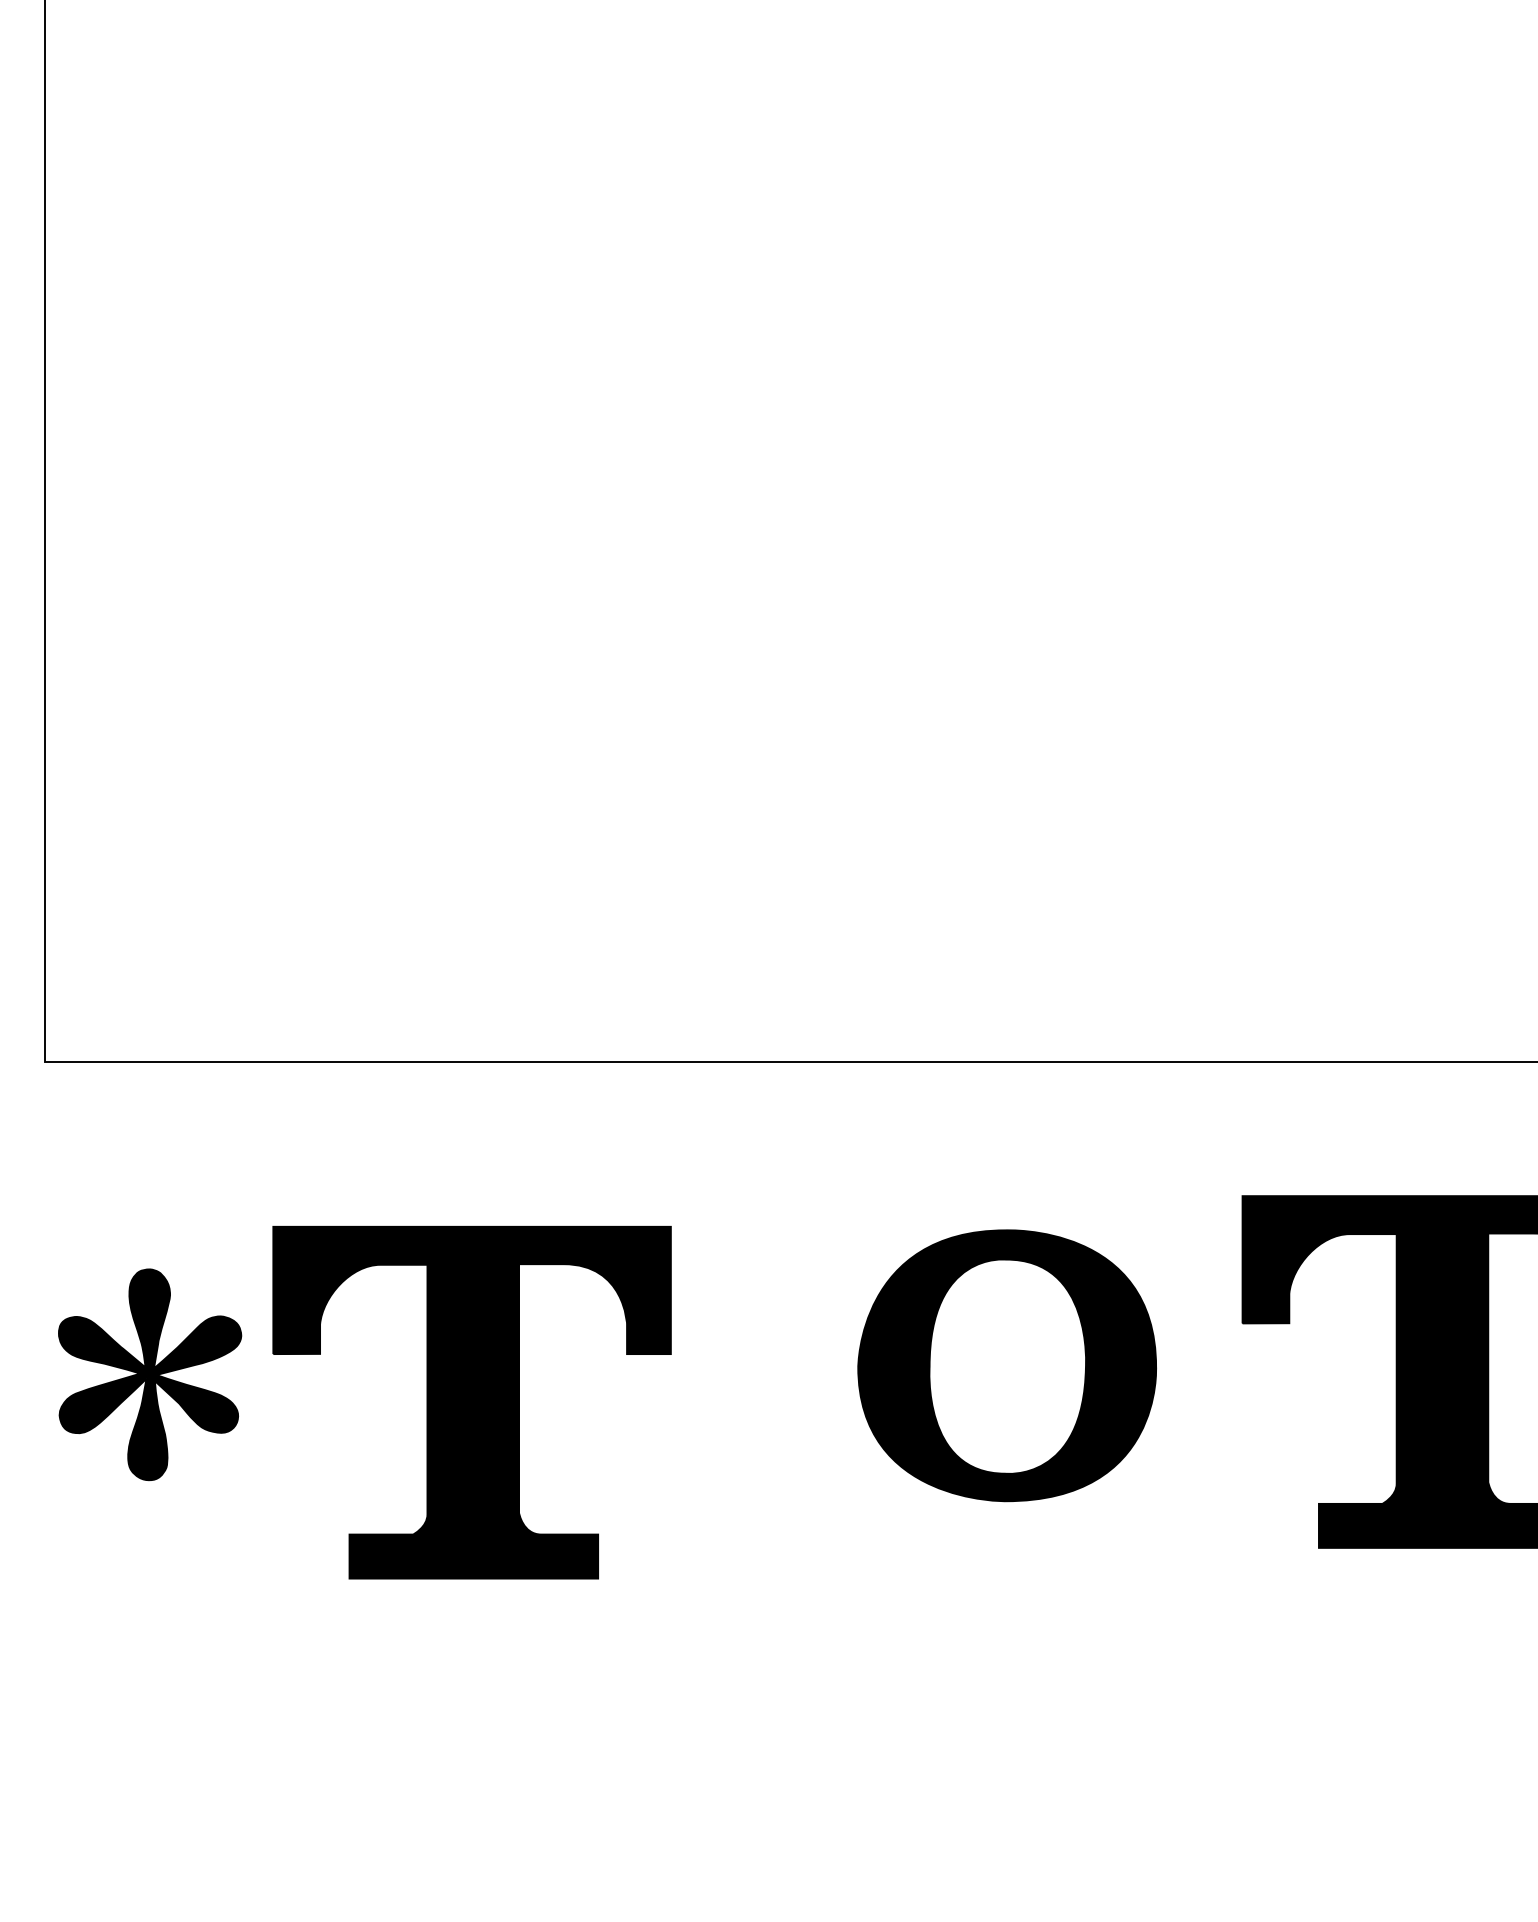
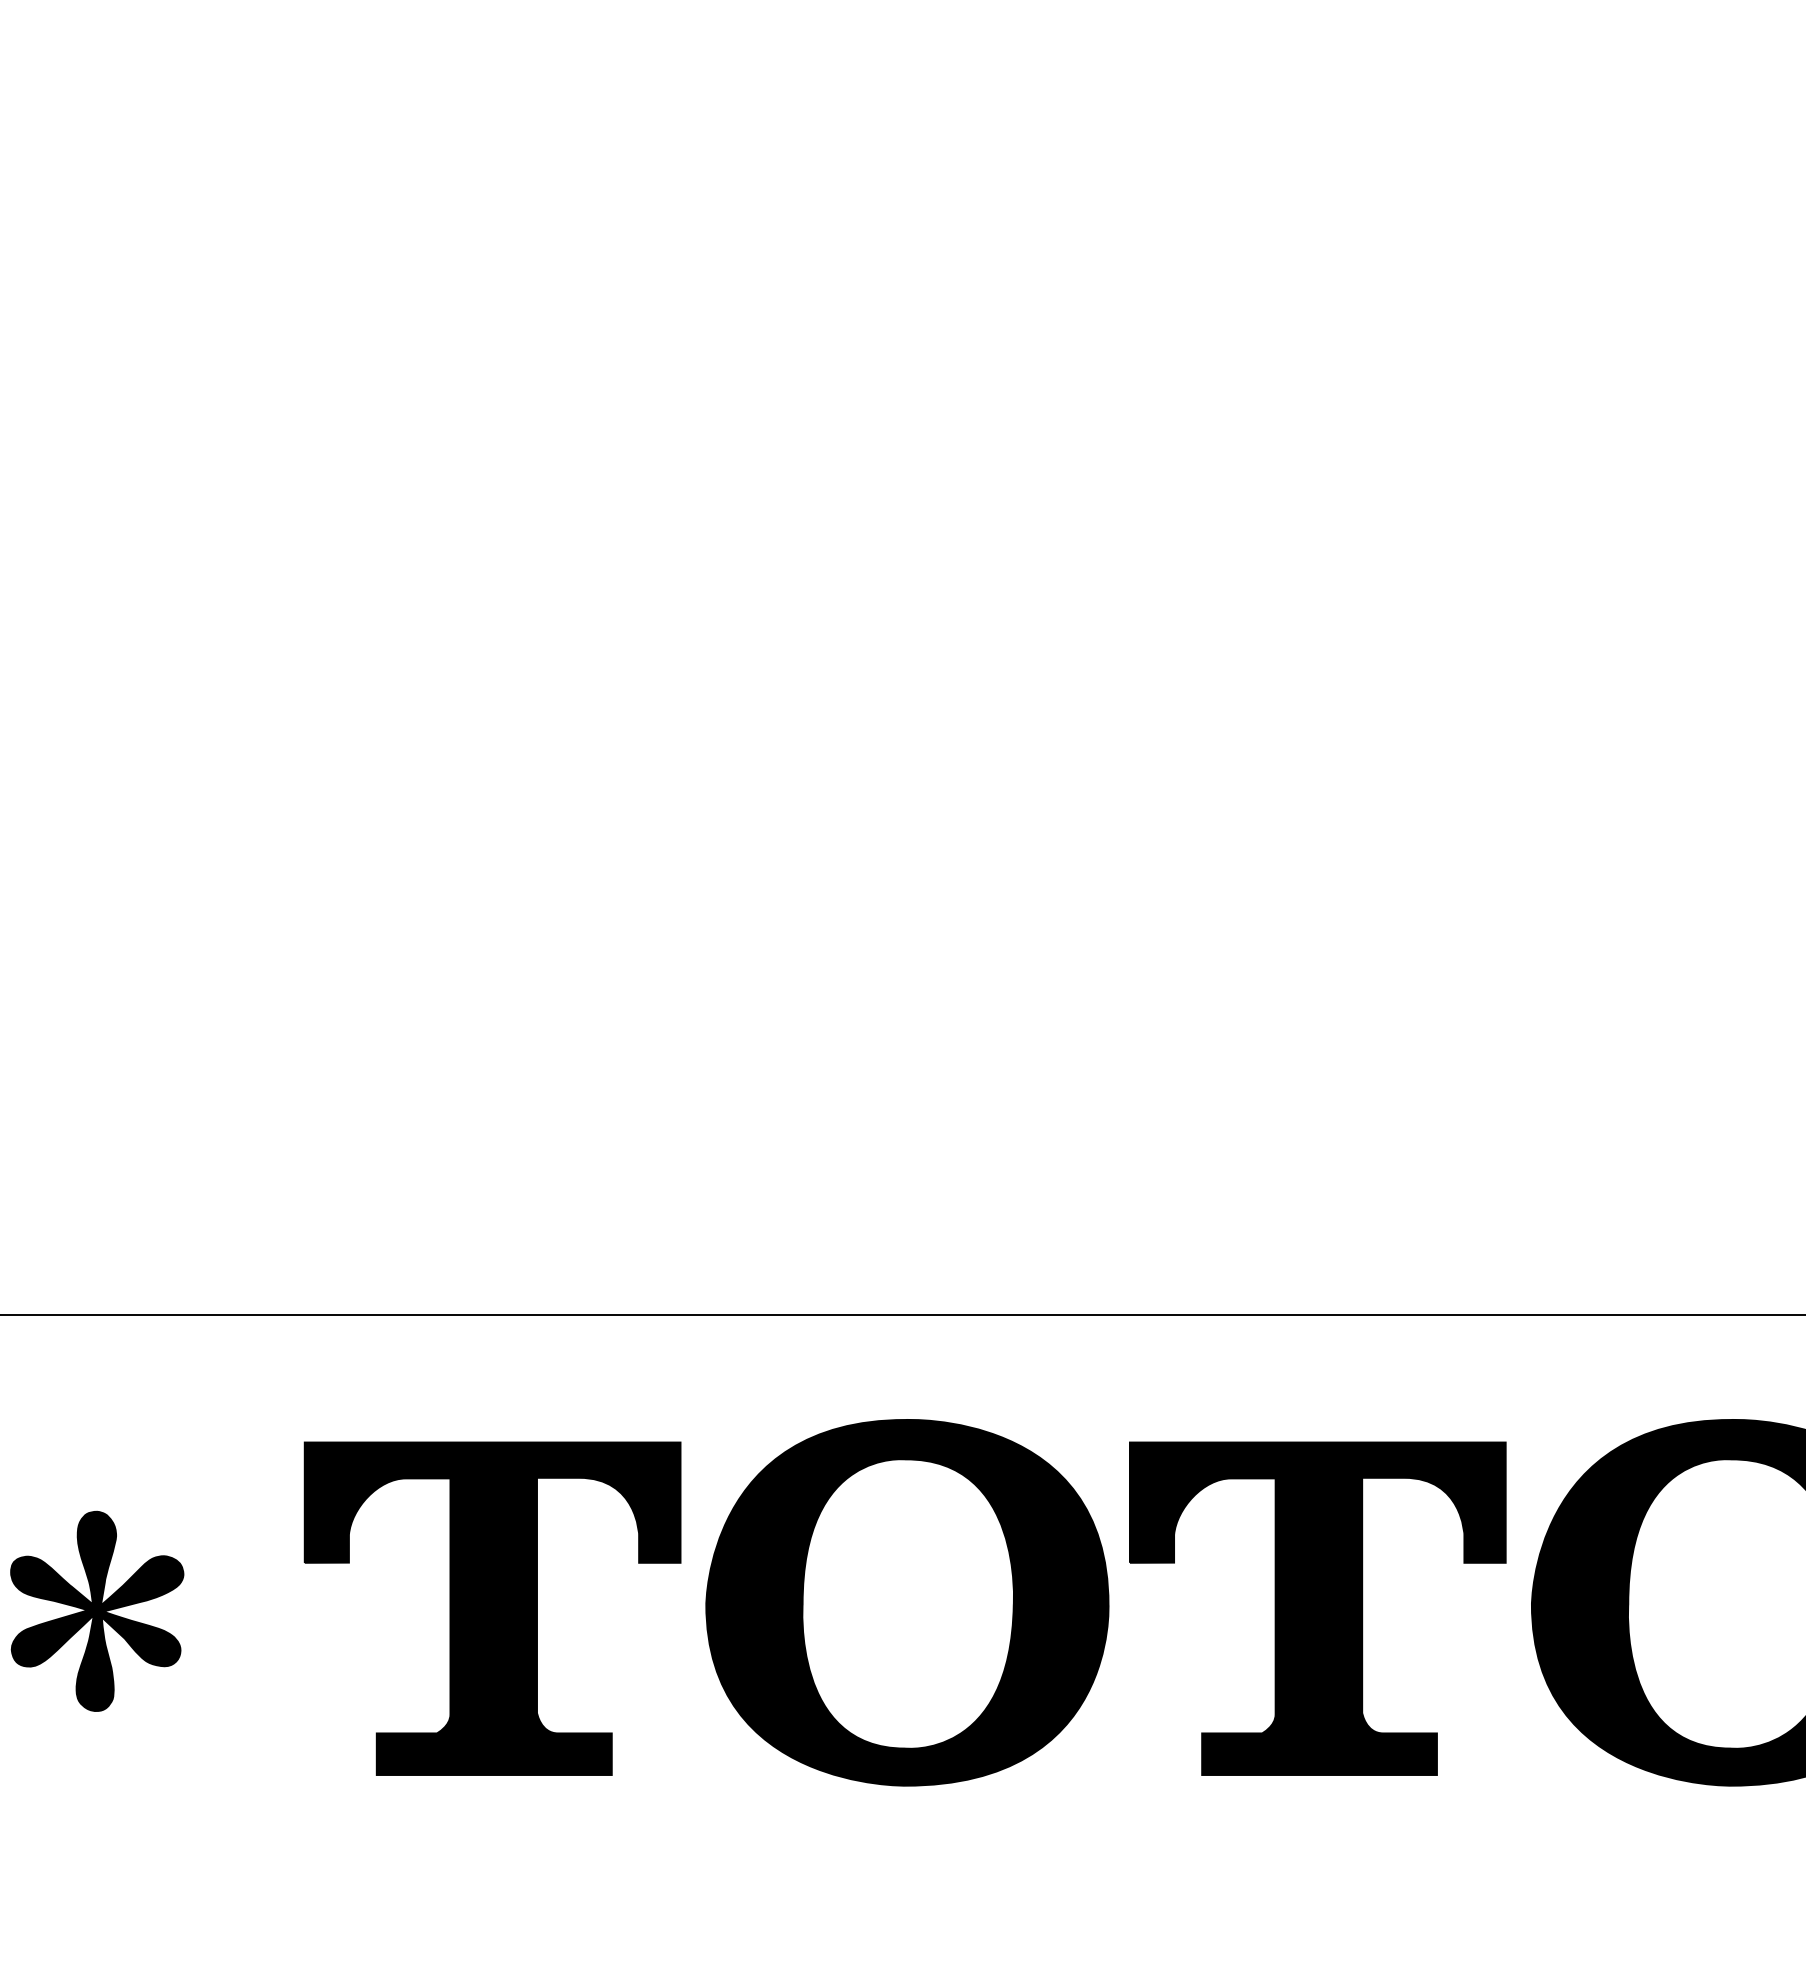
part: (1007, 1365) -> (907, 1602), size x1.43
part: (471, 1402) -> (492, 1608), moved

